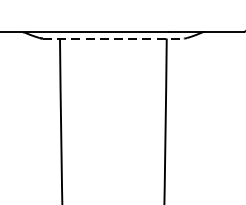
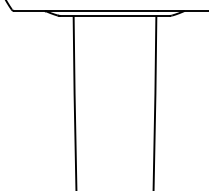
line: (114, 37) -> (115, 15), dashed -> solid

